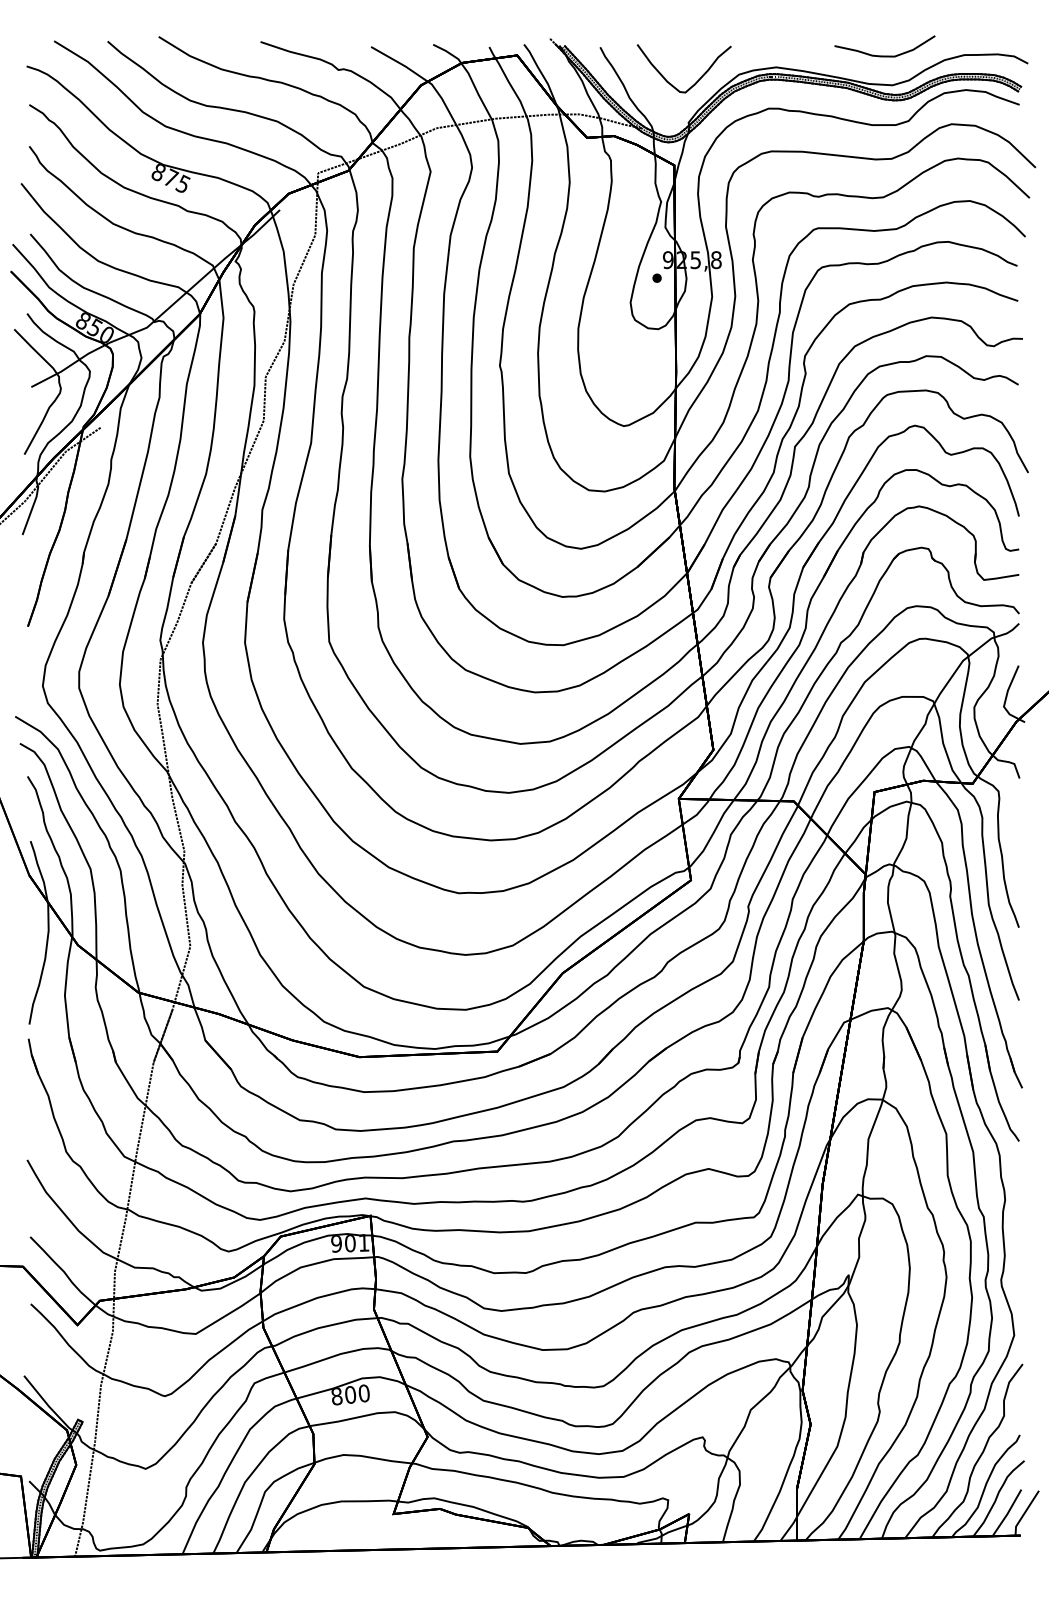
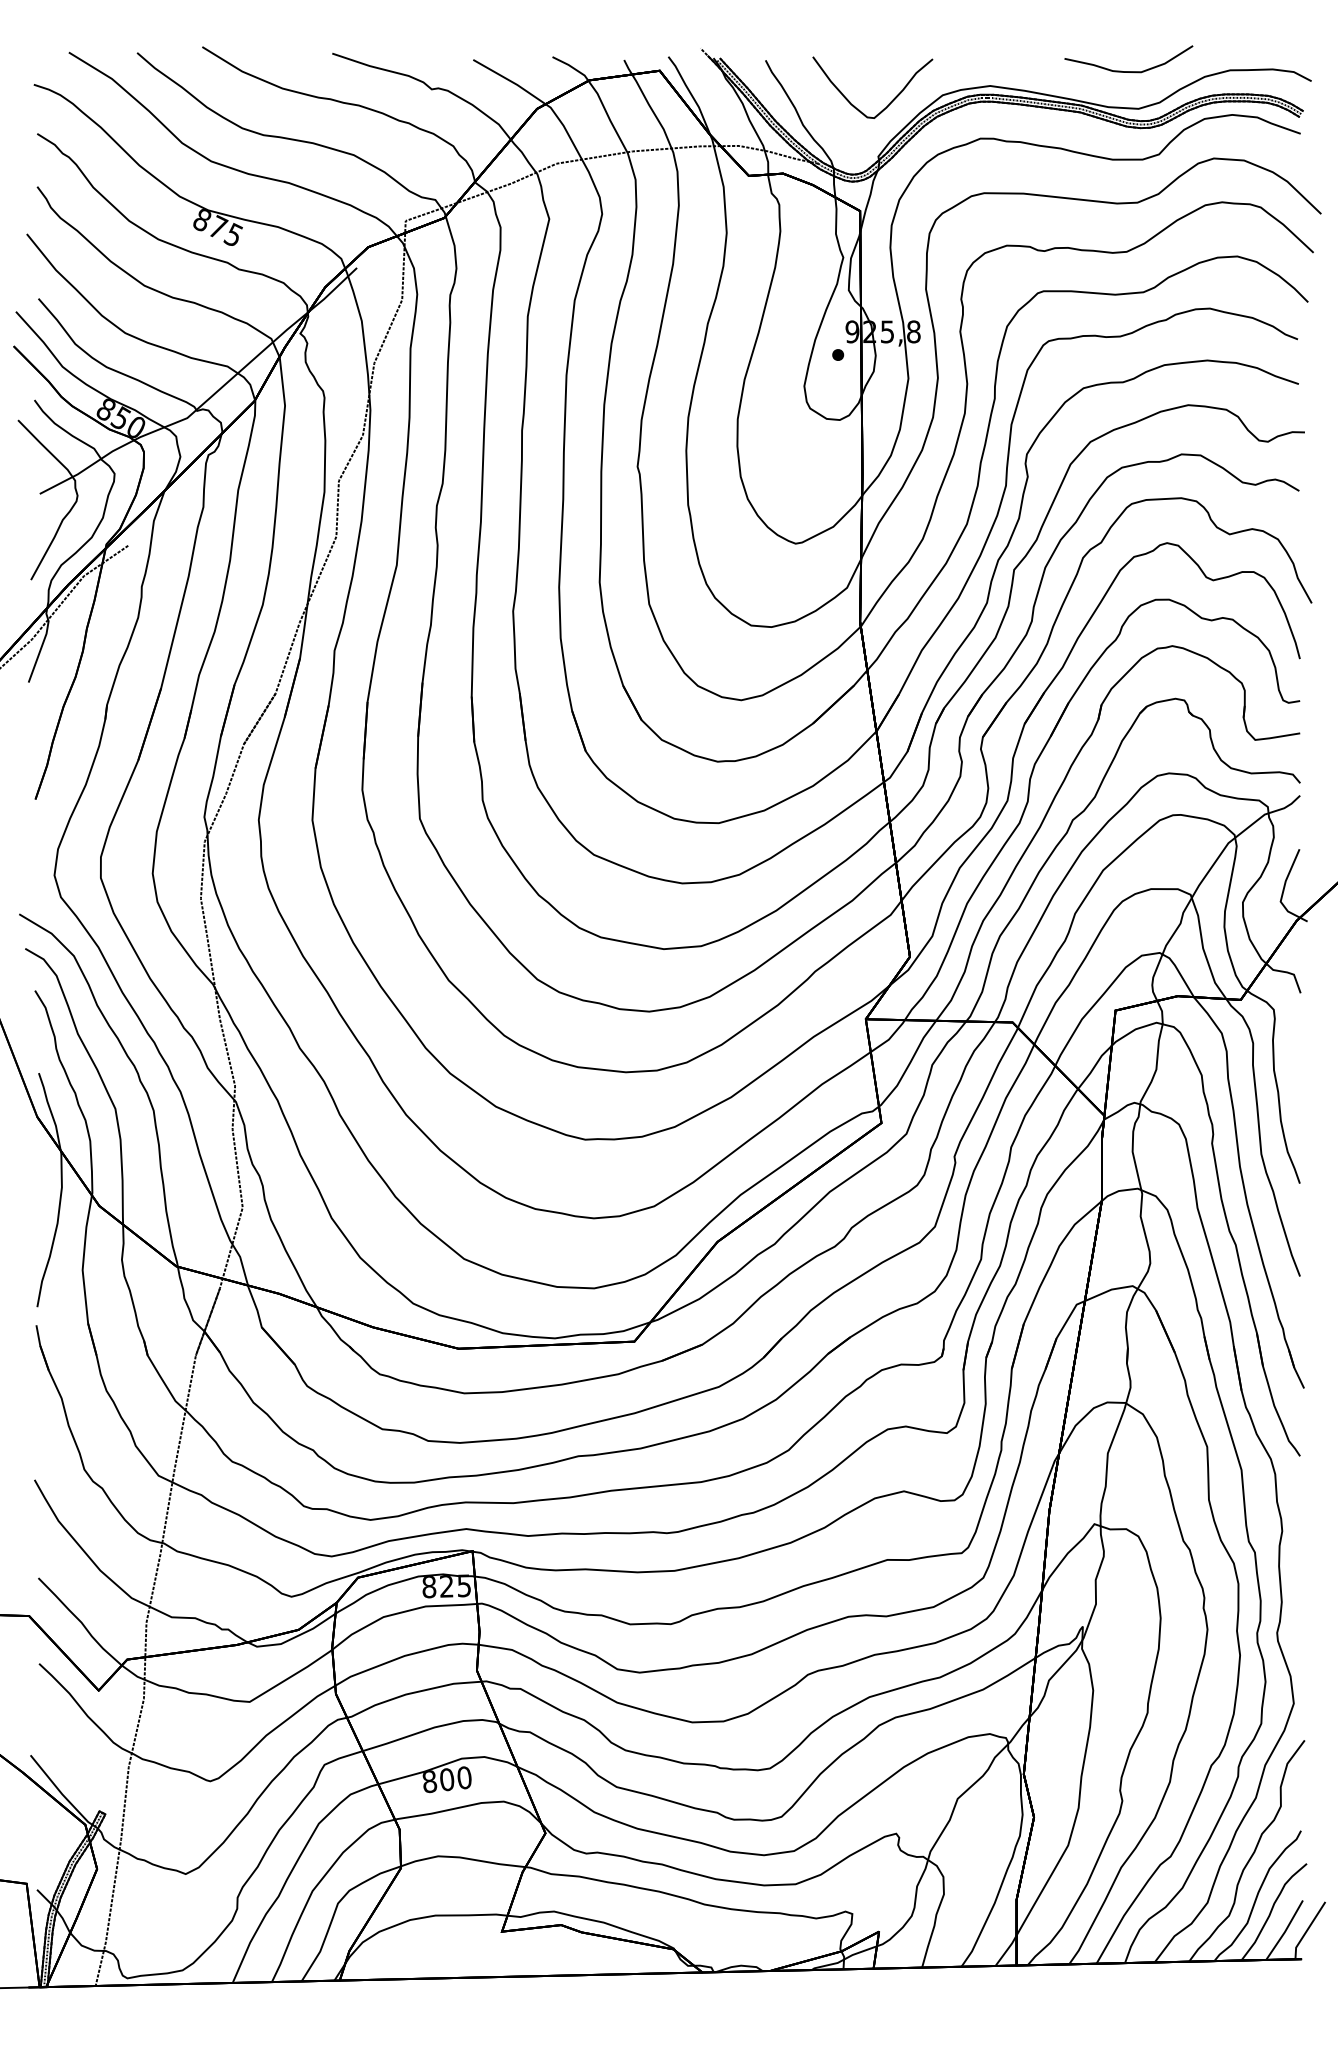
text: (350, 1243) -> (447, 1586), 901 -> 825

